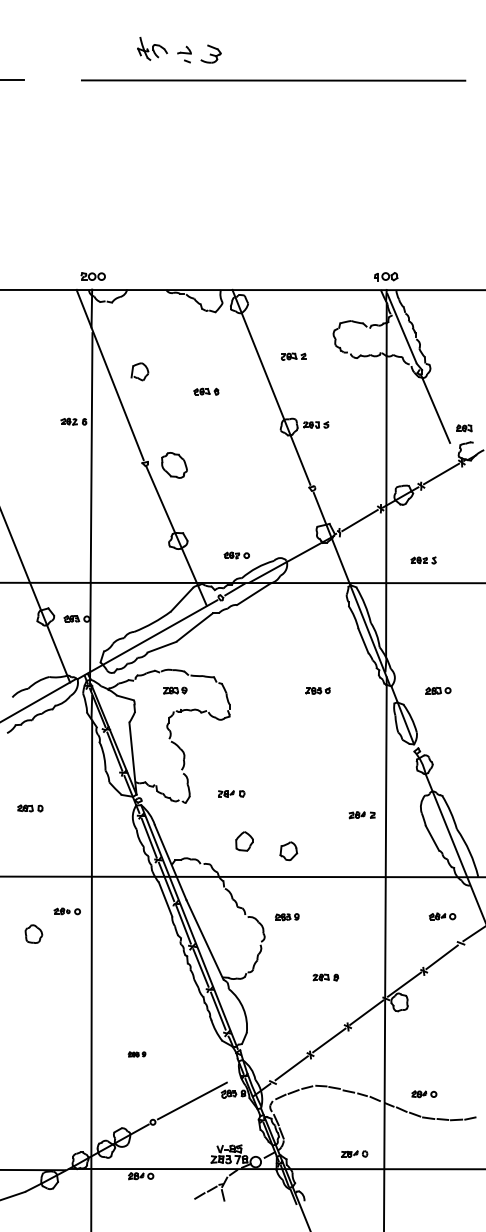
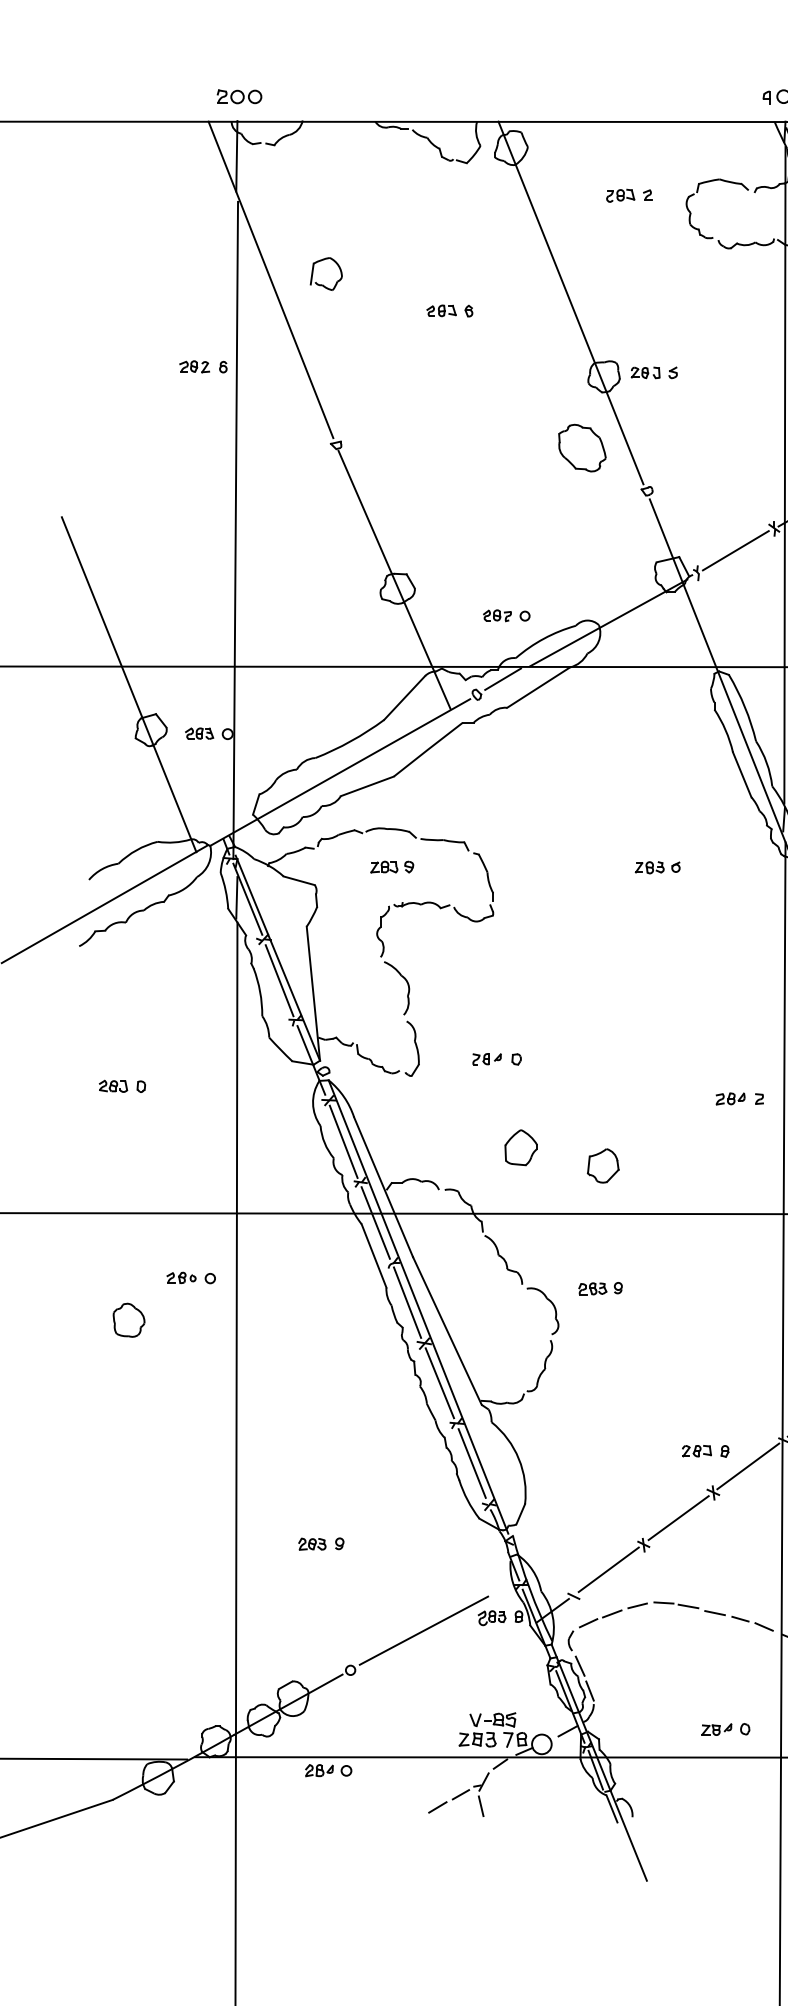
part: (293, 356) -> (628, 195), moved
part: (174, 465) -> (582, 448), moved
part: (325, 977) -> (705, 1451), moved
part: (136, 1054) -> (319, 1544), size x1.43

